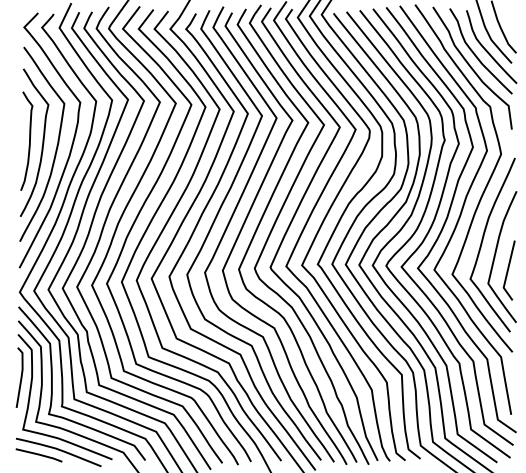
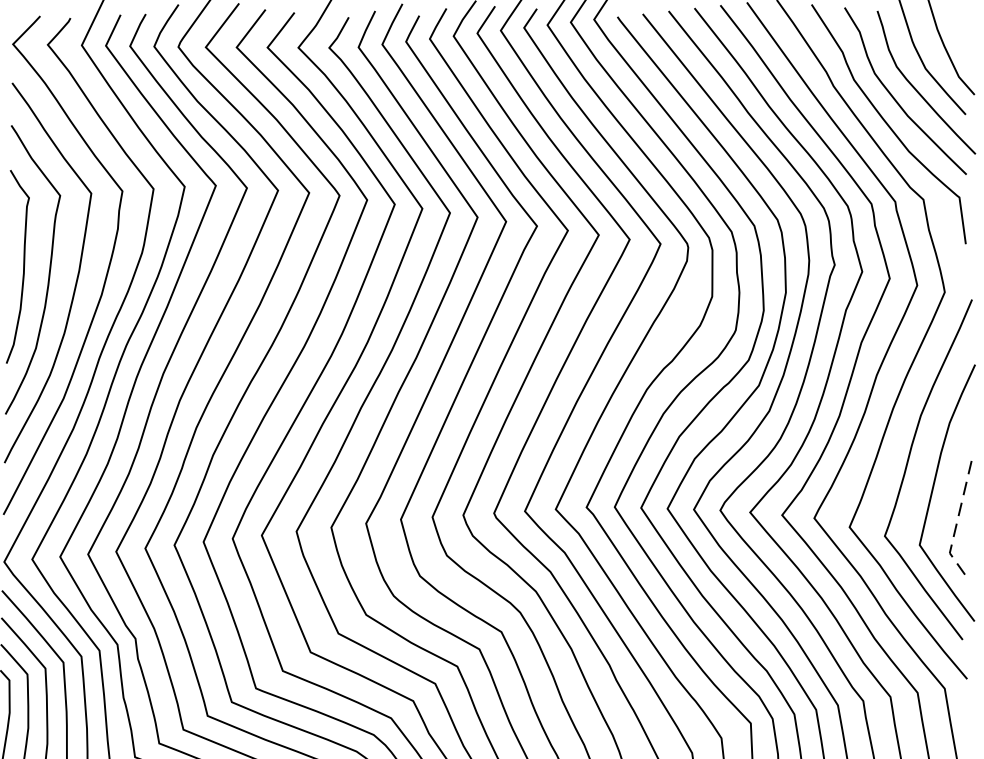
line: (507, 272) -> (957, 523), solid -> dashed

